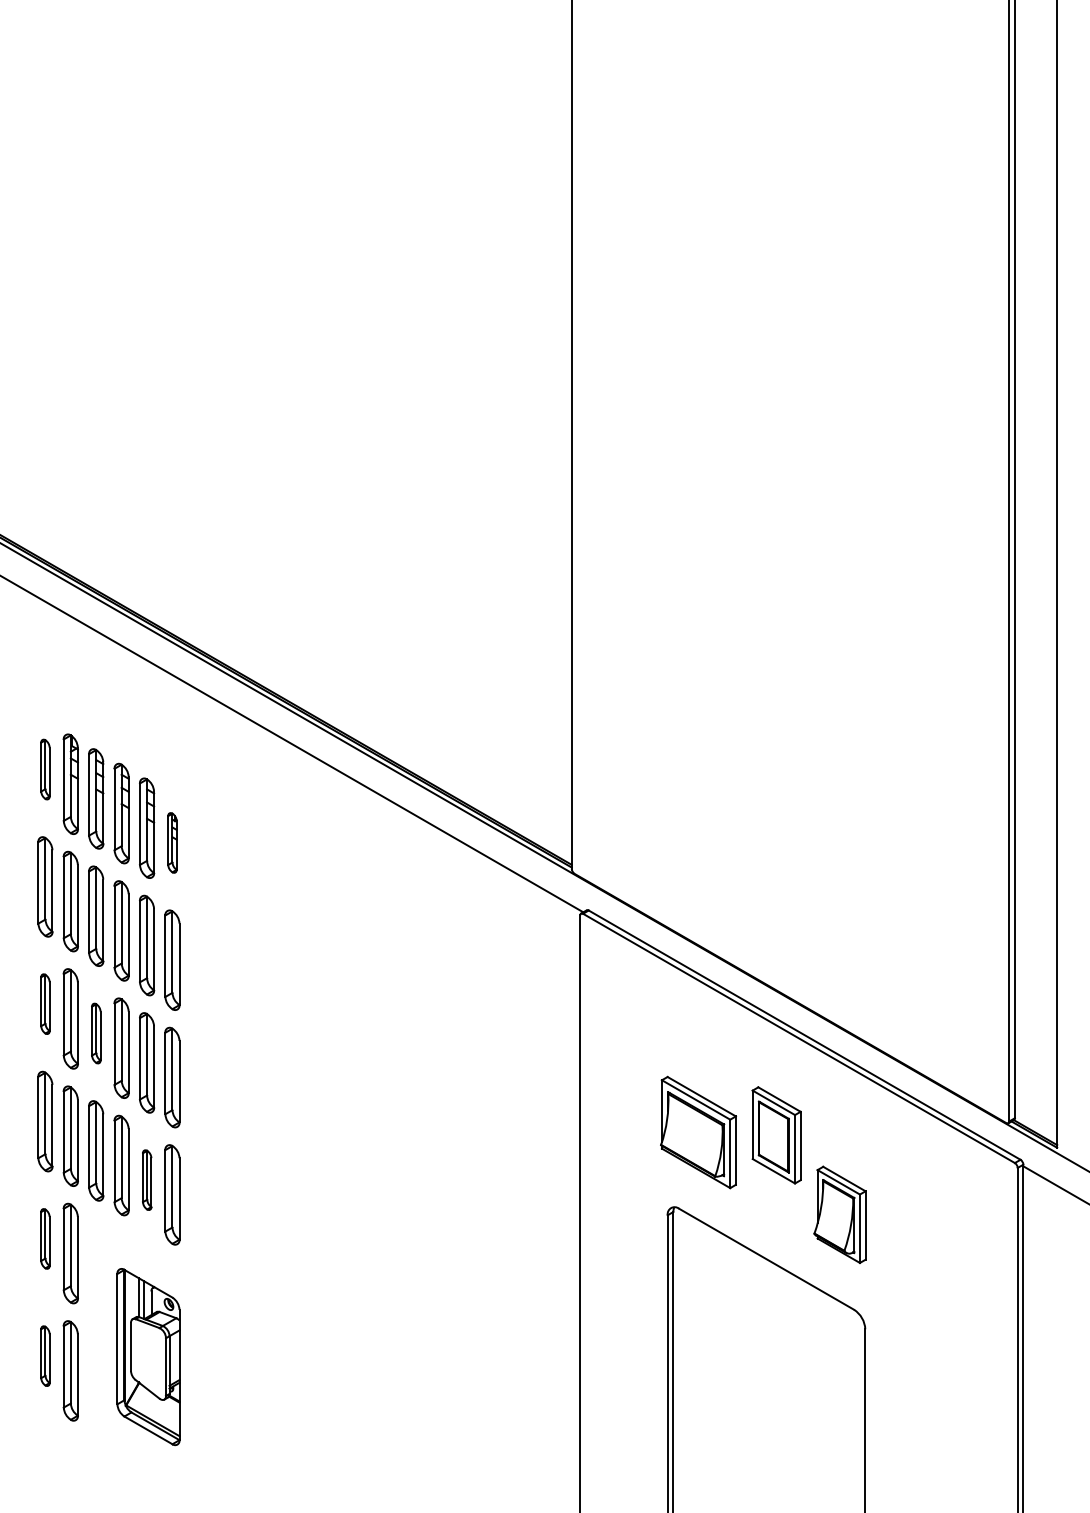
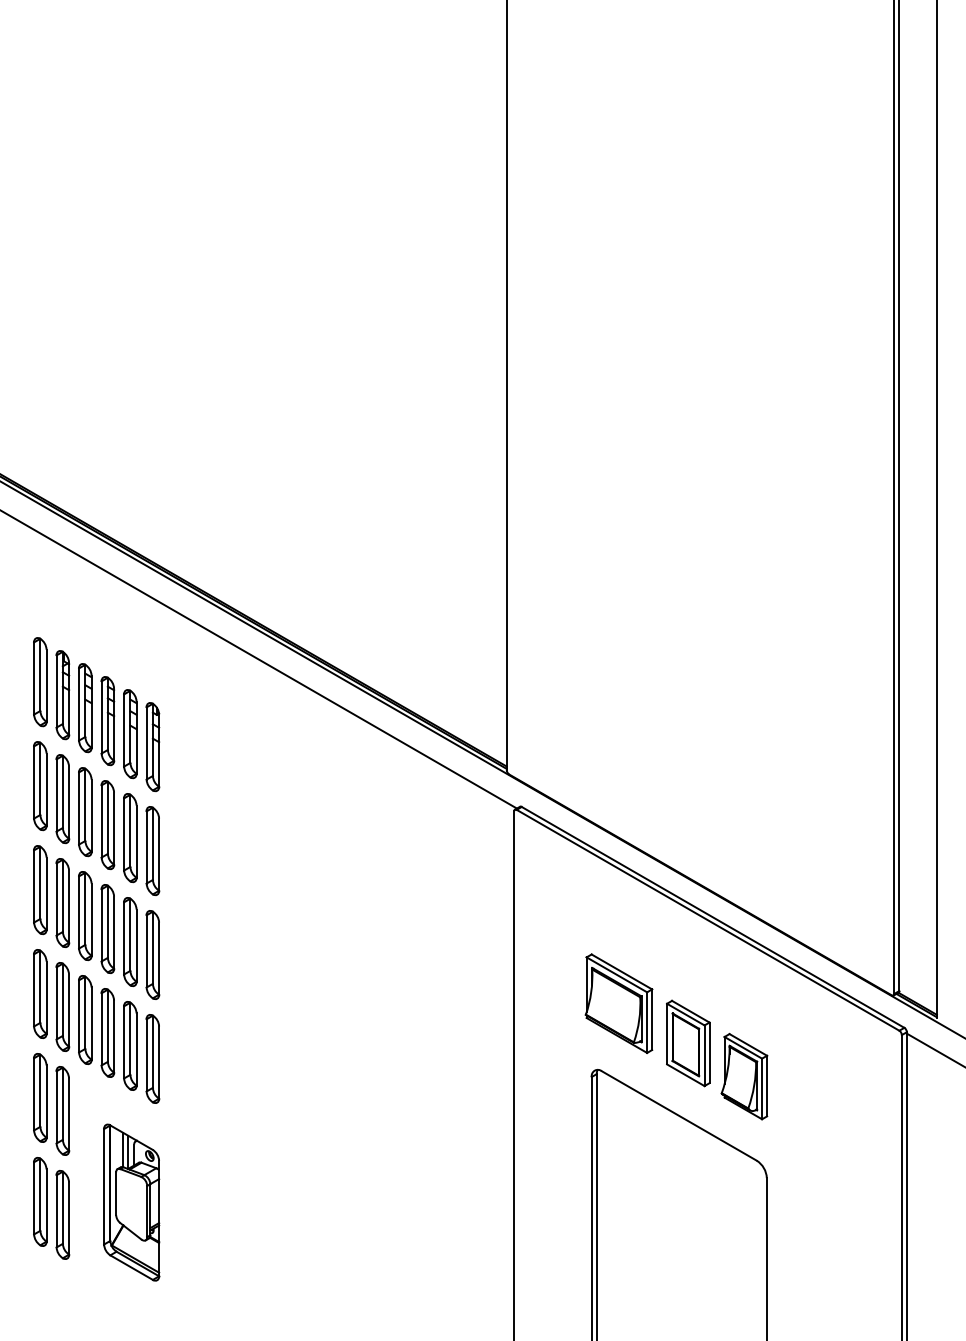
part: (45, 769) -> (40, 682), size x1.67
part: (172, 842) -> (152, 746), size x1.67
part: (45, 1003) -> (40, 889), size x1.67
part: (96, 1033) -> (85, 915), size x1.67
part: (776, 1135) -> (688, 1043), moved
part: (147, 1179) -> (130, 1045), size x1.67
part: (45, 1238) -> (40, 1097), size x1.67
part: (45, 1355) -> (40, 1201), size x1.67

